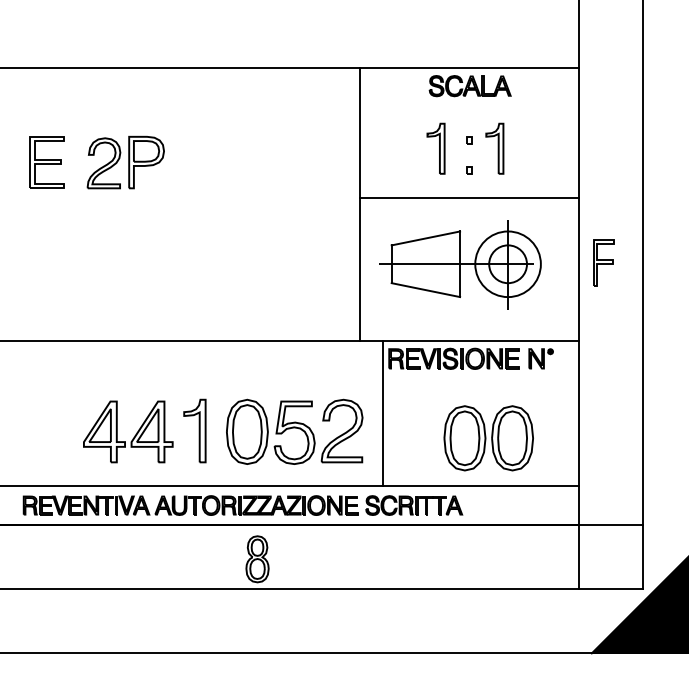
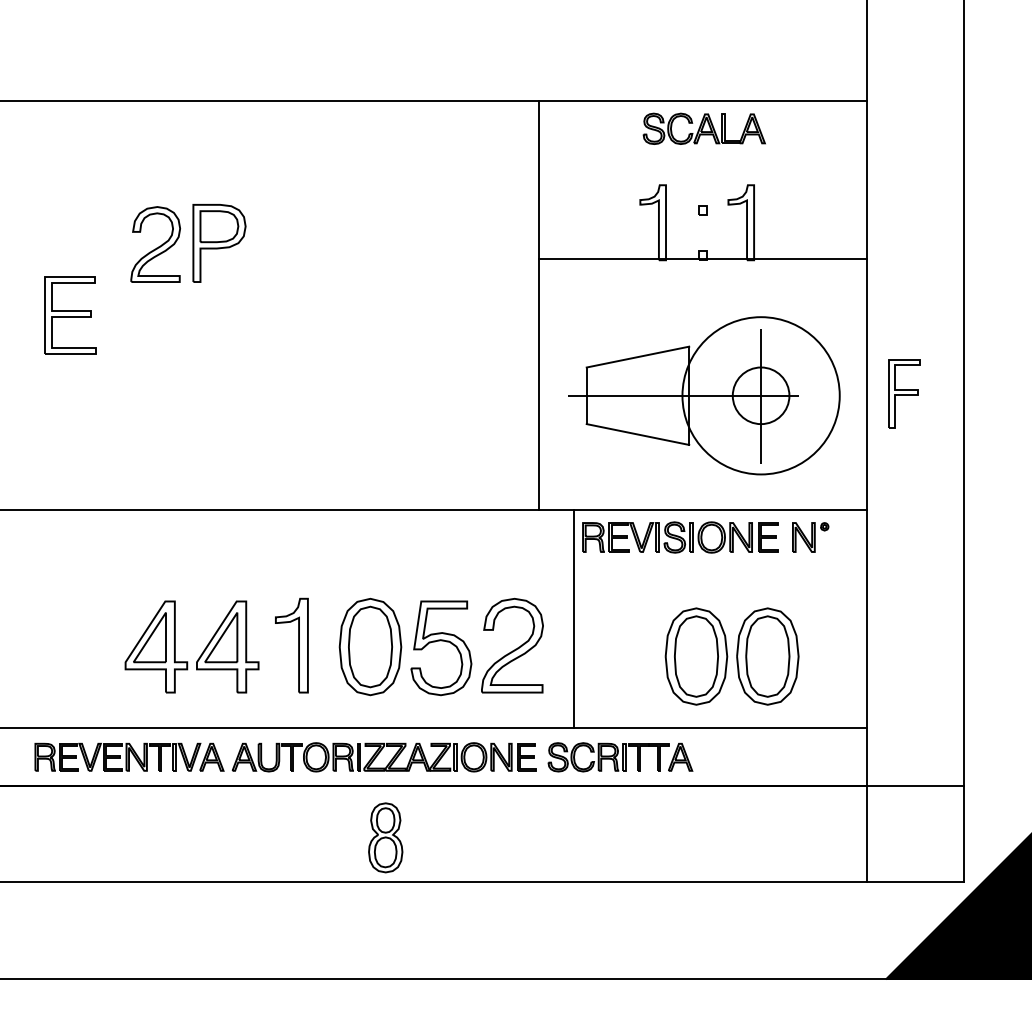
part: (46, 162) -> (69, 315), moved
line: (469, 197) -> (703, 258), moved
circle: (507, 264) -> (760, 396), size x1.6

